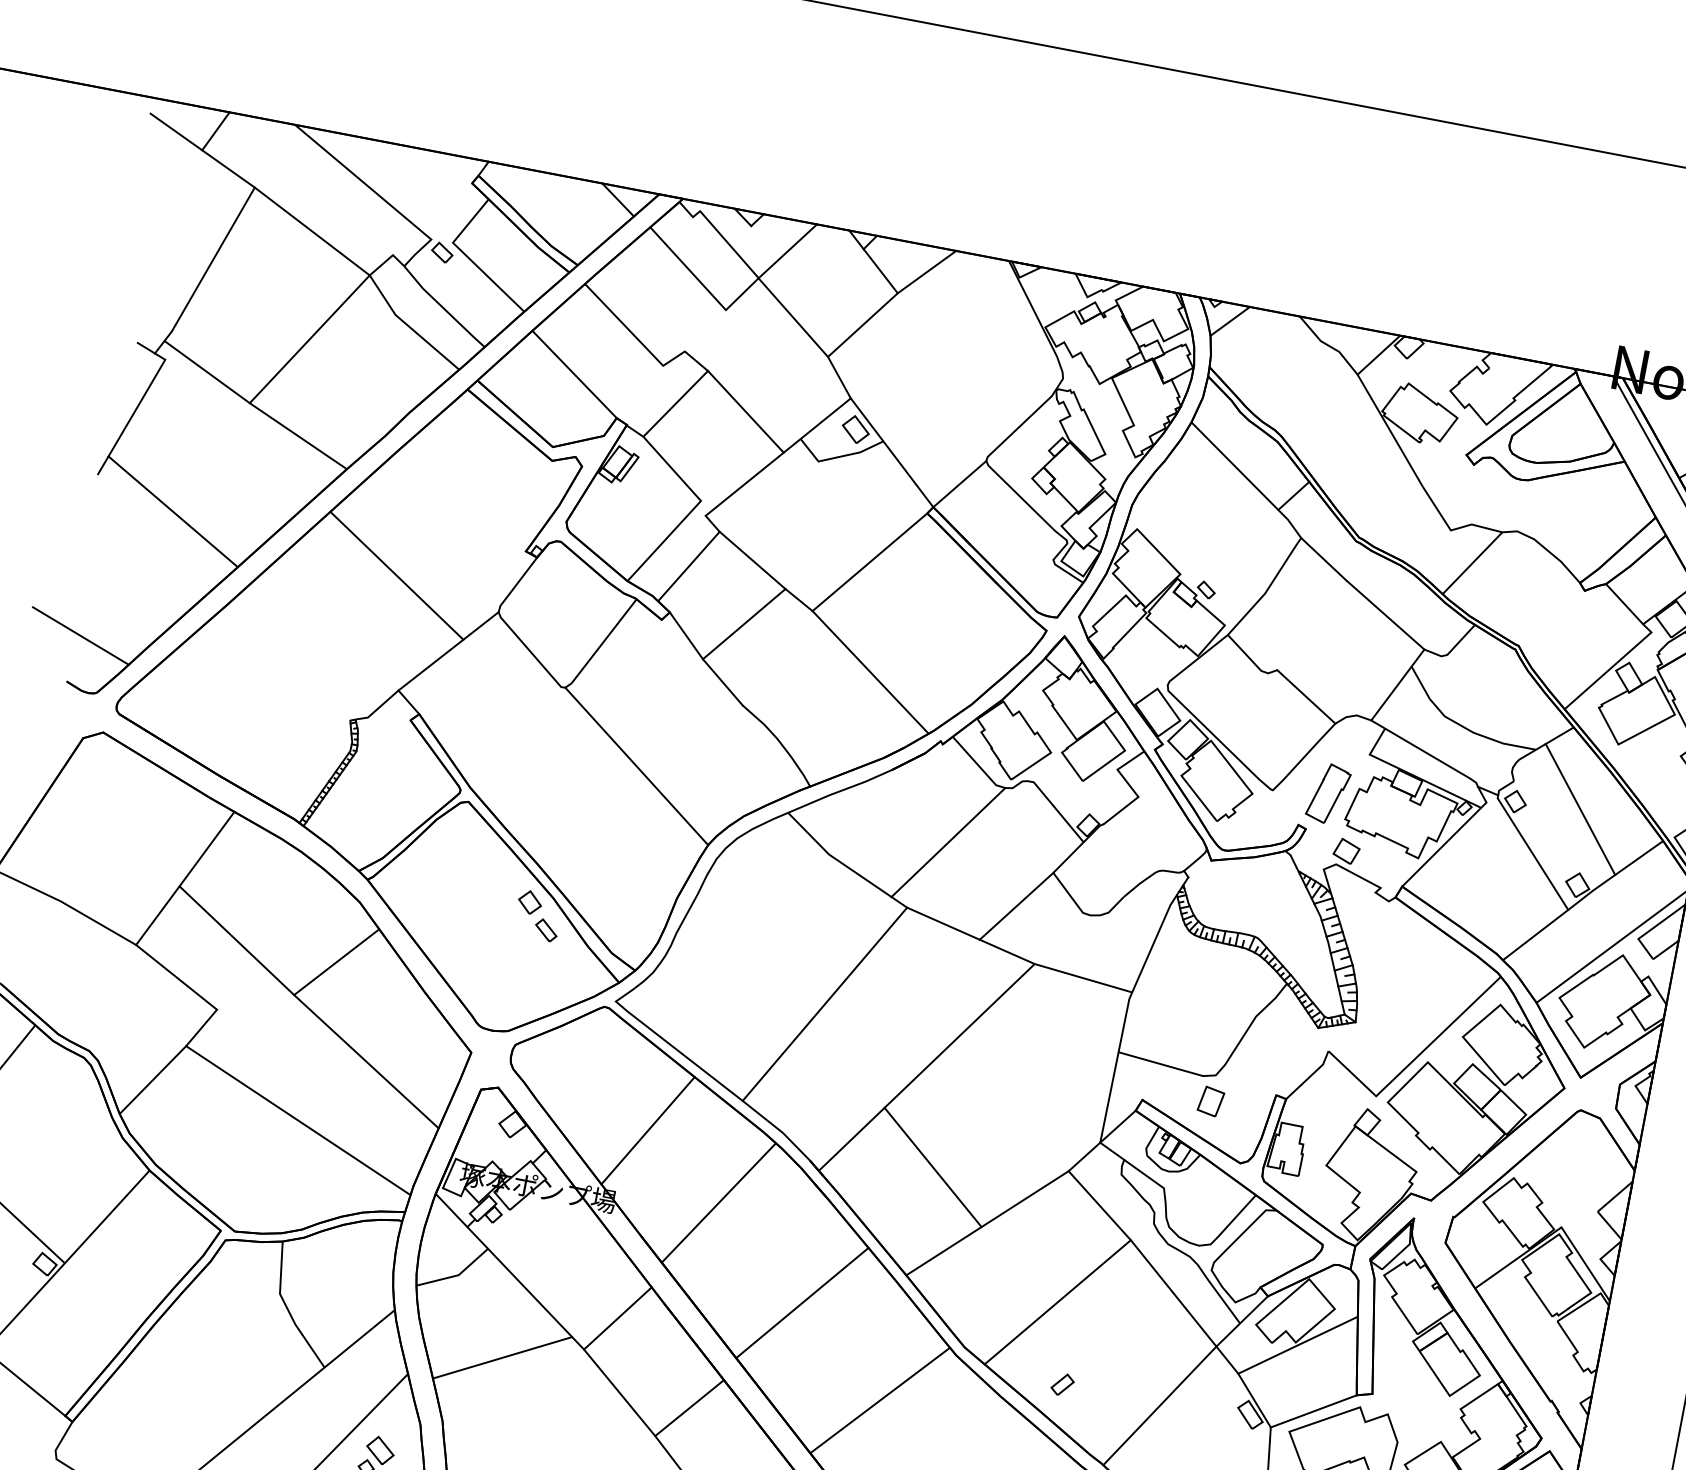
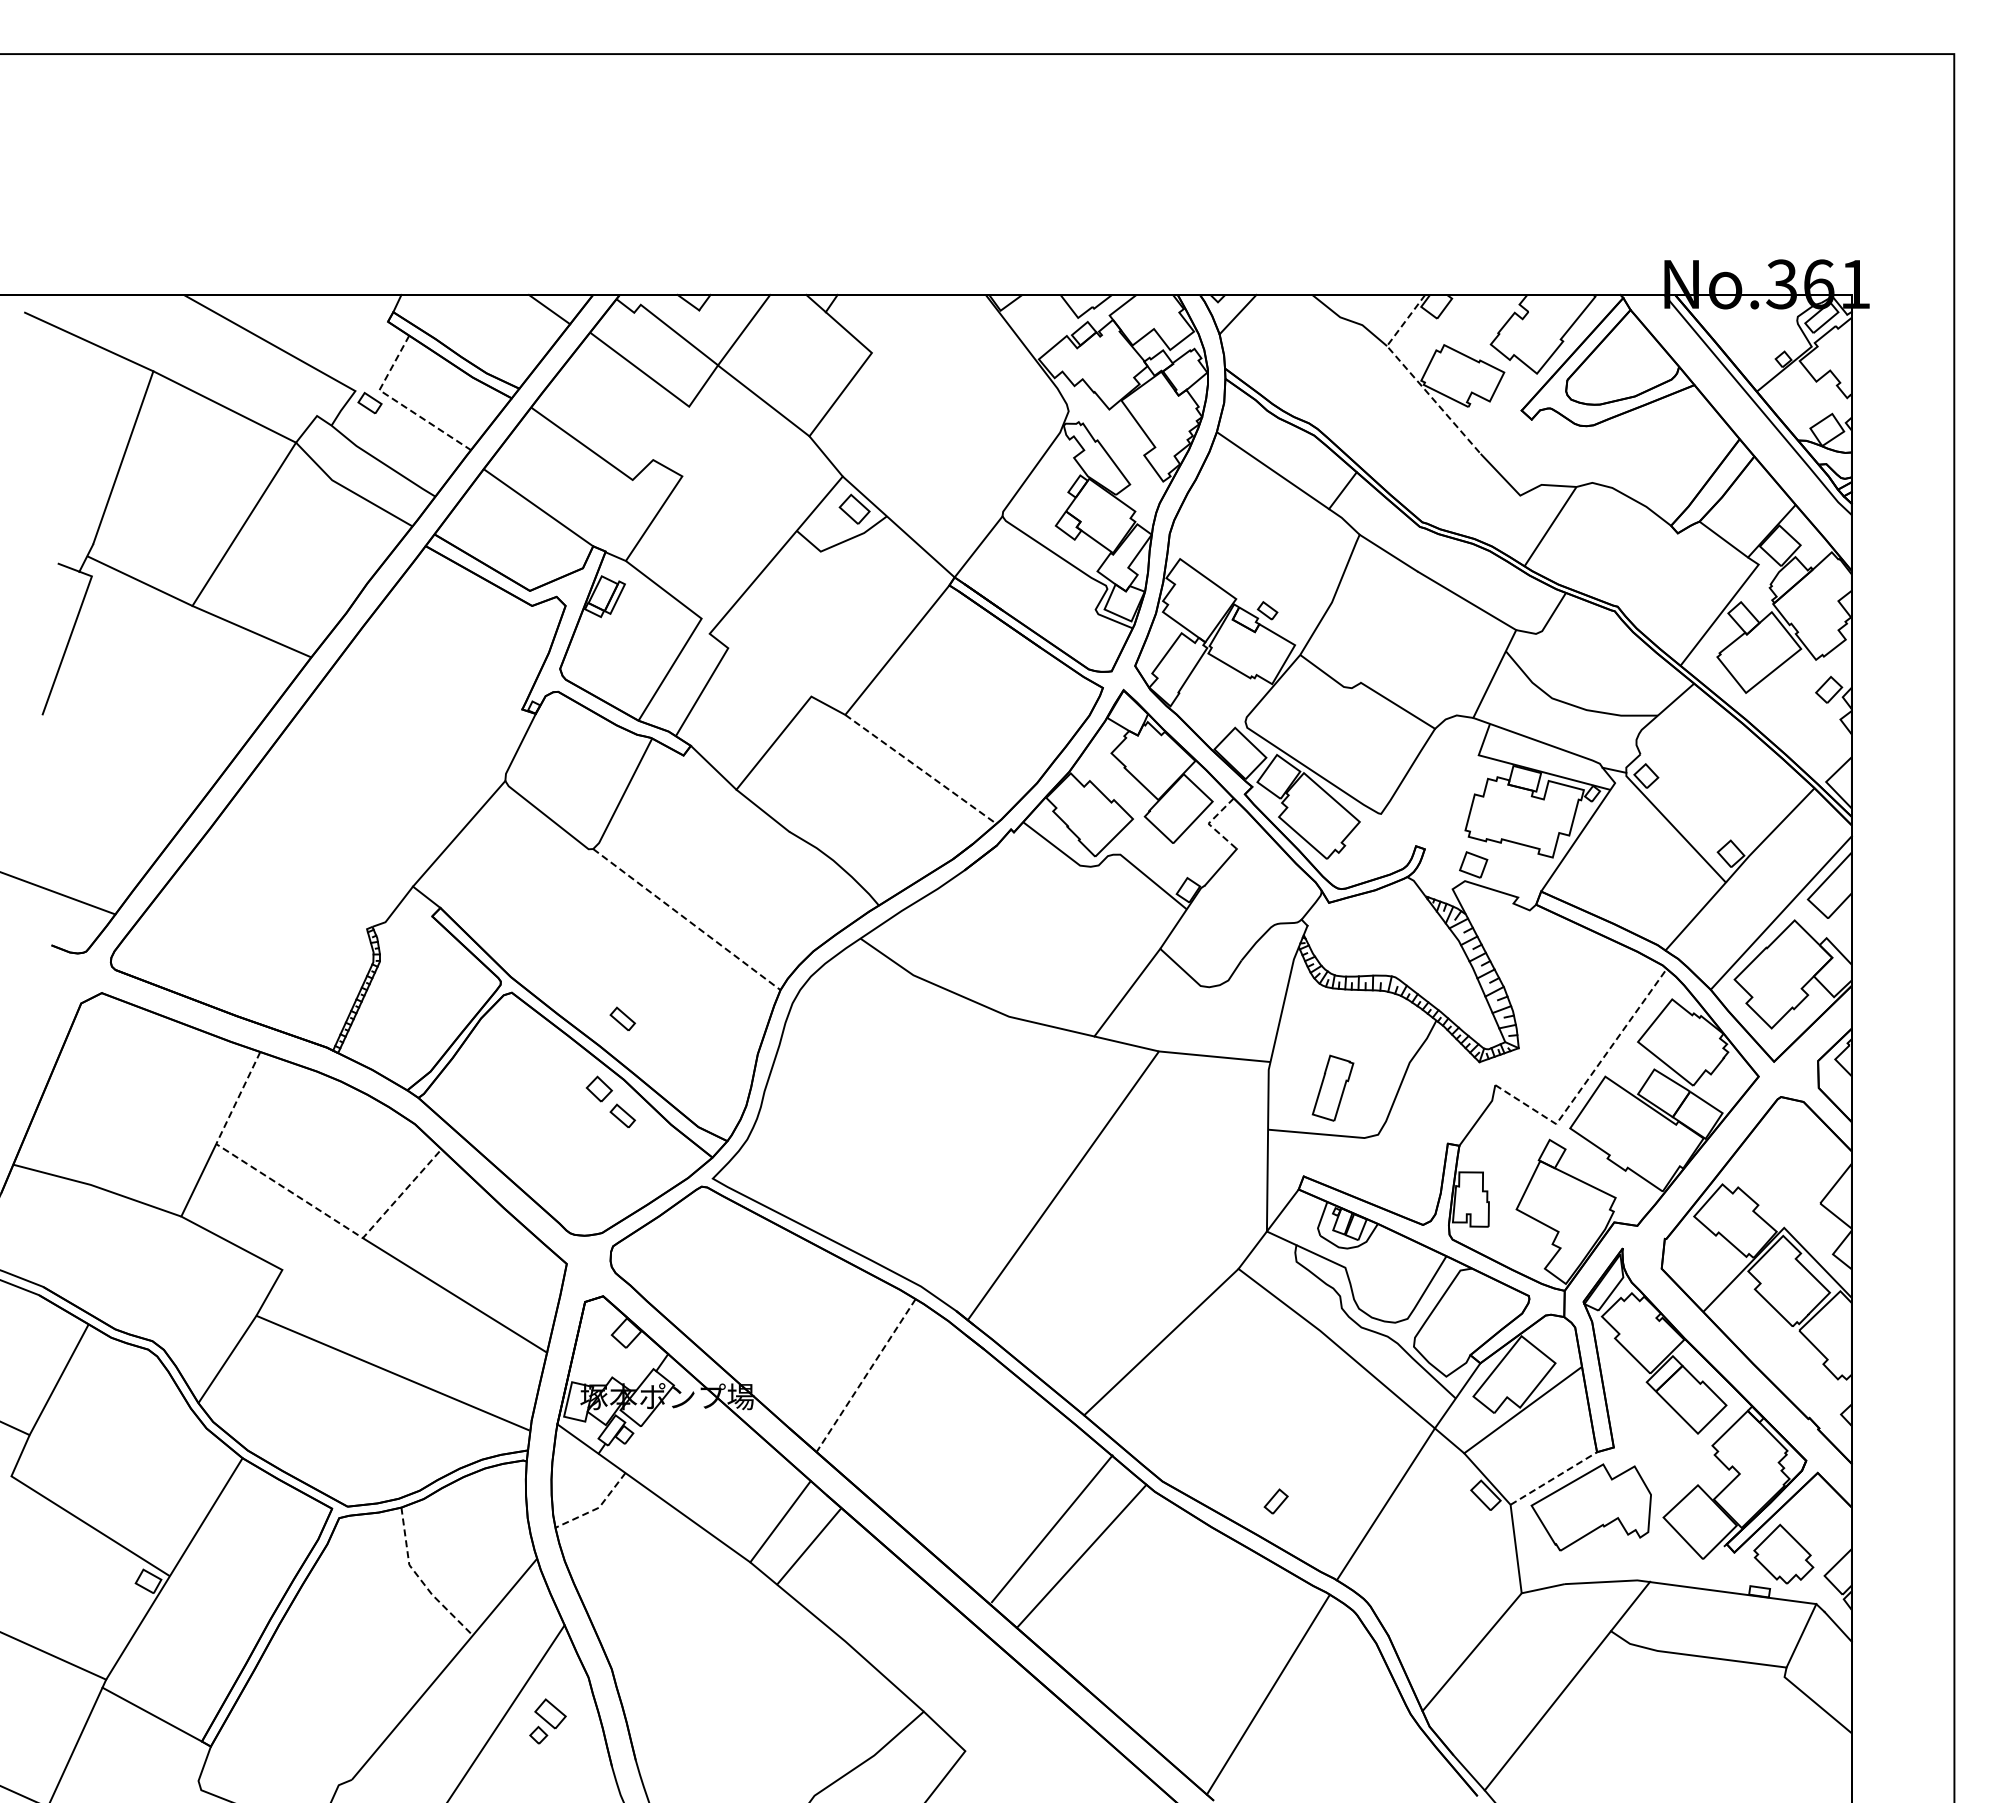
line: (215, 130) -> (99, 317), removed
line: (467, 257) -> (398, 402), solid -> dashed
line: (926, 271) -> (898, 323), removed
line: (1375, 405) -> (1412, 375), solid -> dashed
line: (745, 411) -> (731, 512), removed
line: (172, 511) -> (131, 739), removed
line: (752, 560) -> (769, 672), removed
line: (396, 575) -> (387, 762), removed
line: (871, 672) -> (921, 769), solid -> dashed
line: (637, 766) -> (687, 919), solid -> dashed
line: (1118, 770) -> (1209, 824), solid -> dashed
part: (1328, 793) -> (1332, 1087), moved
line: (1580, 808) -> (1718, 770), removed
line: (947, 842) -> (1039, 937), removed
part: (562, 843) -> (622, 1018), added
line: (242, 945) -> (296, 1195), solid -> dashed
line: (824, 1004) -> (939, 1138), removed
line: (1414, 1059) -> (1590, 1076), solid -> dashed
part: (1211, 1101) -> (1378, 1163), removed
line: (648, 1130) -> (774, 1311), removed
line: (932, 1167) -> (1090, 1292), removed
line: (718, 1203) -> (865, 1376), solid -> dashed
line: (457, 1275) -> (597, 1508), solid -> dashed
line: (1057, 1301) -> (1253, 1412), removed
line: (801, 1302) -> (1051, 1528), moved
line: (287, 1308) -> (420, 1579), solid -> dashed
line: (502, 1357) -> (663, 1587), removed
line: (689, 1407) -> (808, 1546), moved
line: (1313, 1411) -> (1553, 1478), solid -> dashed

